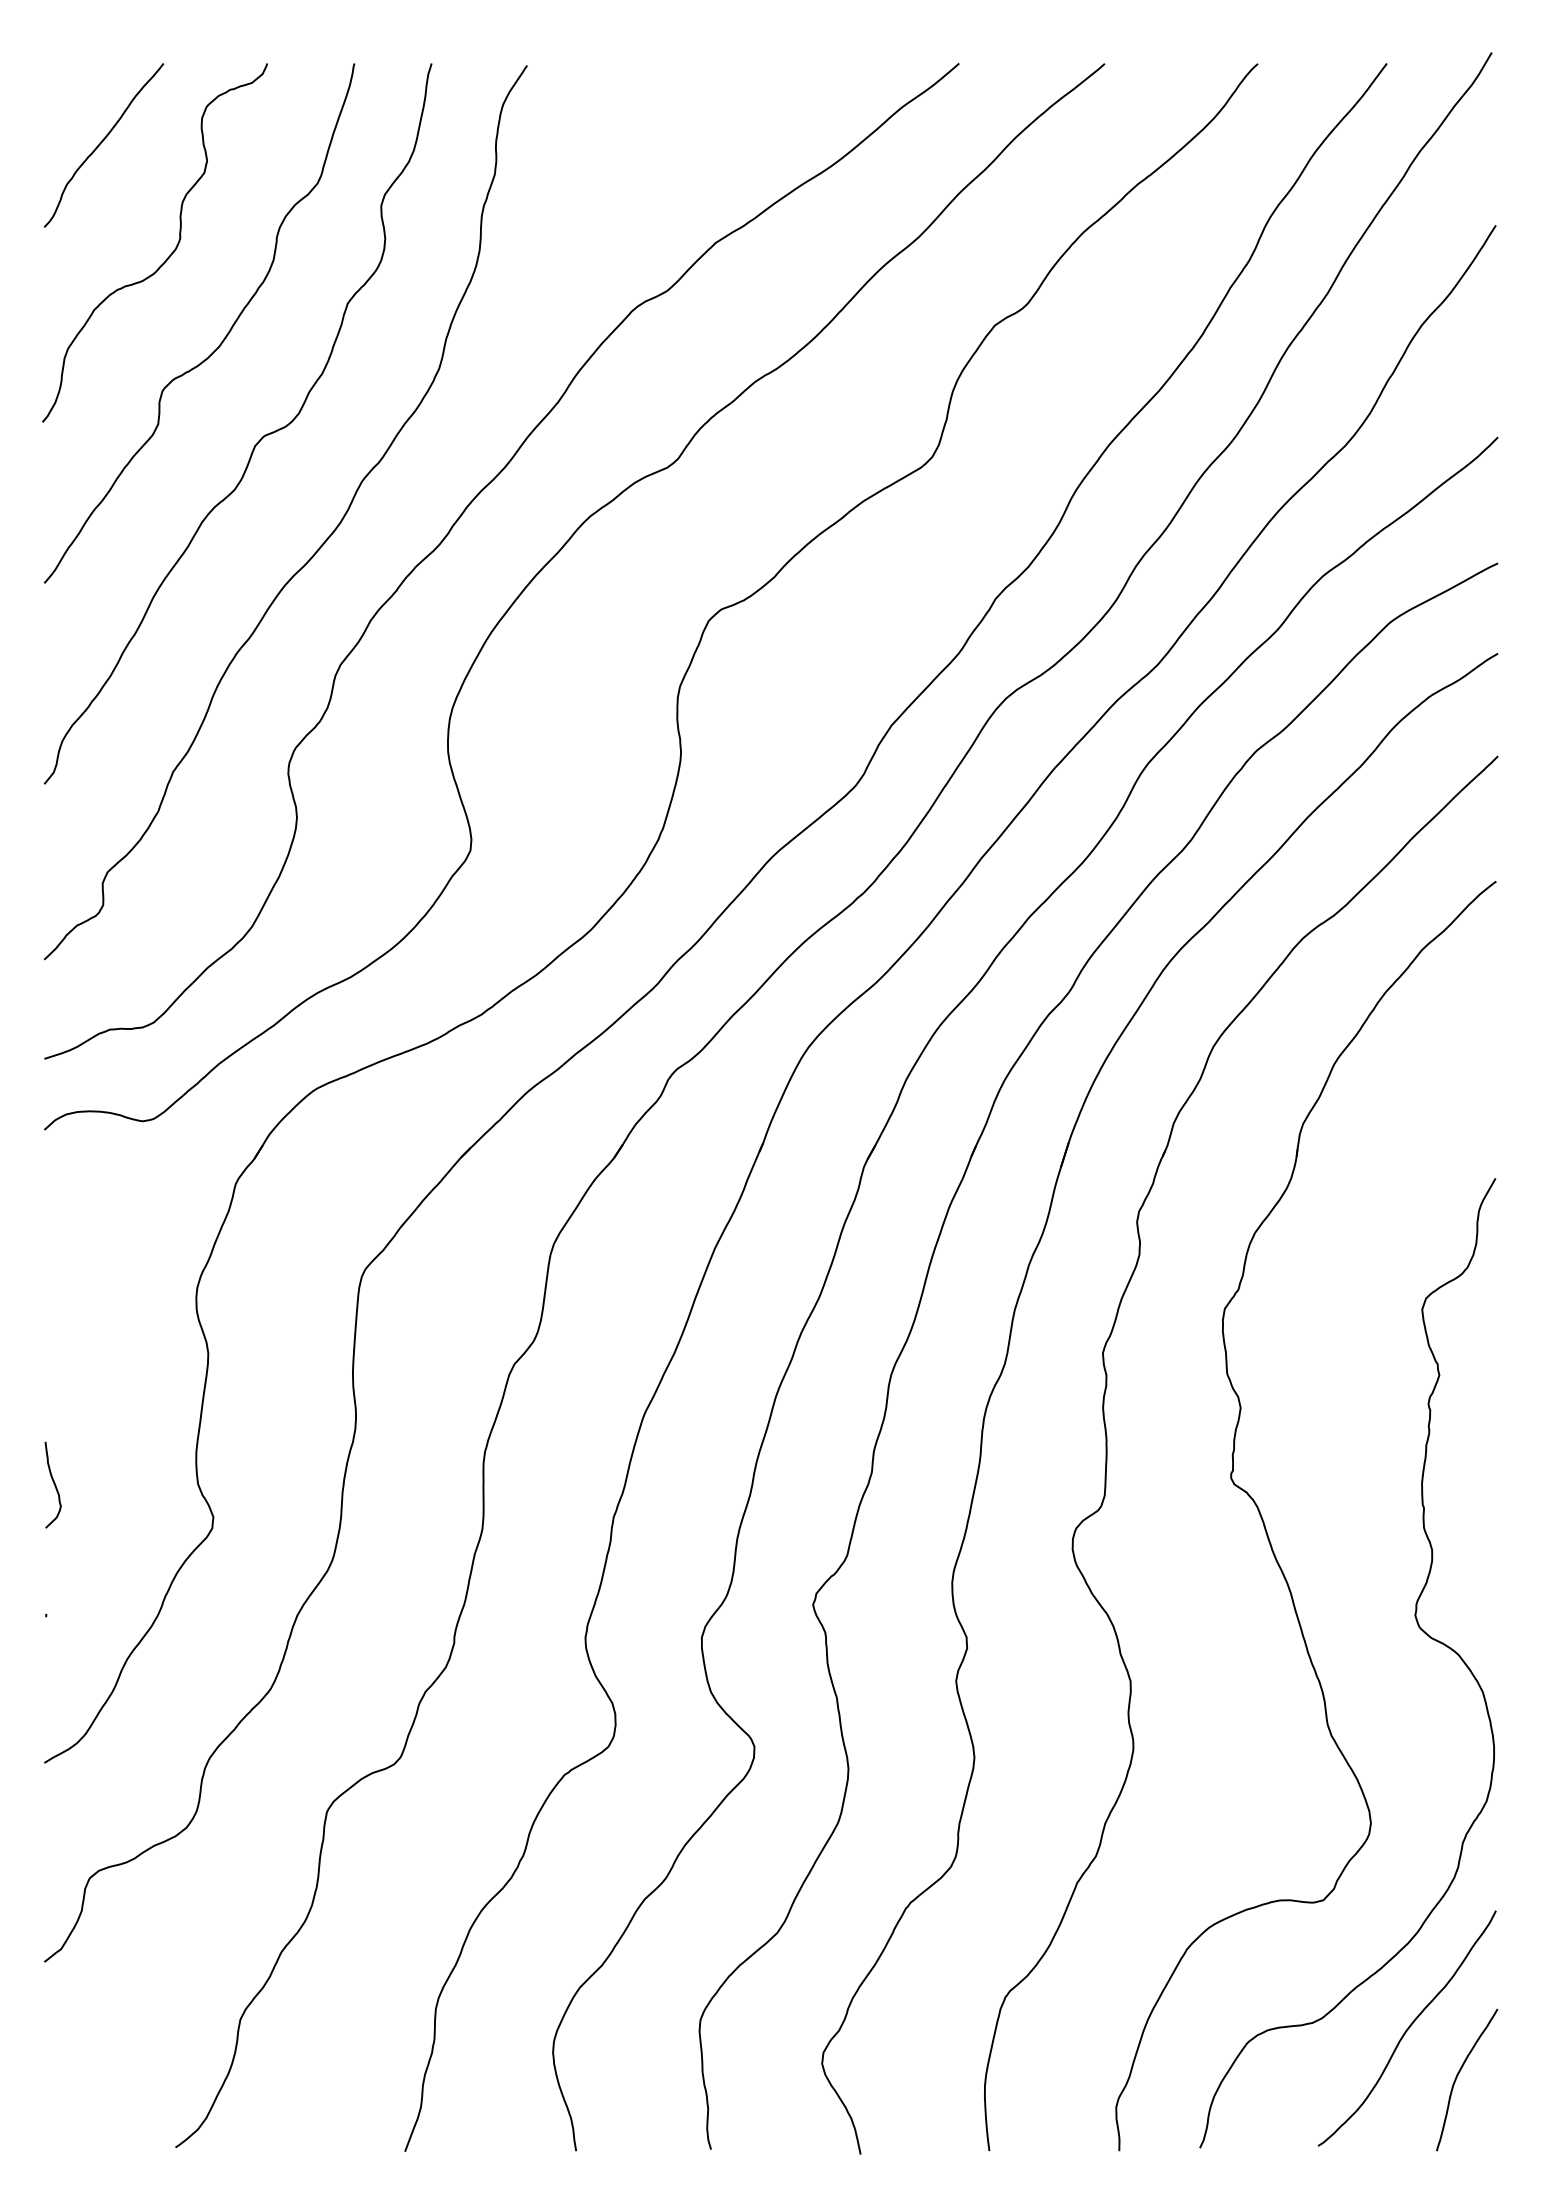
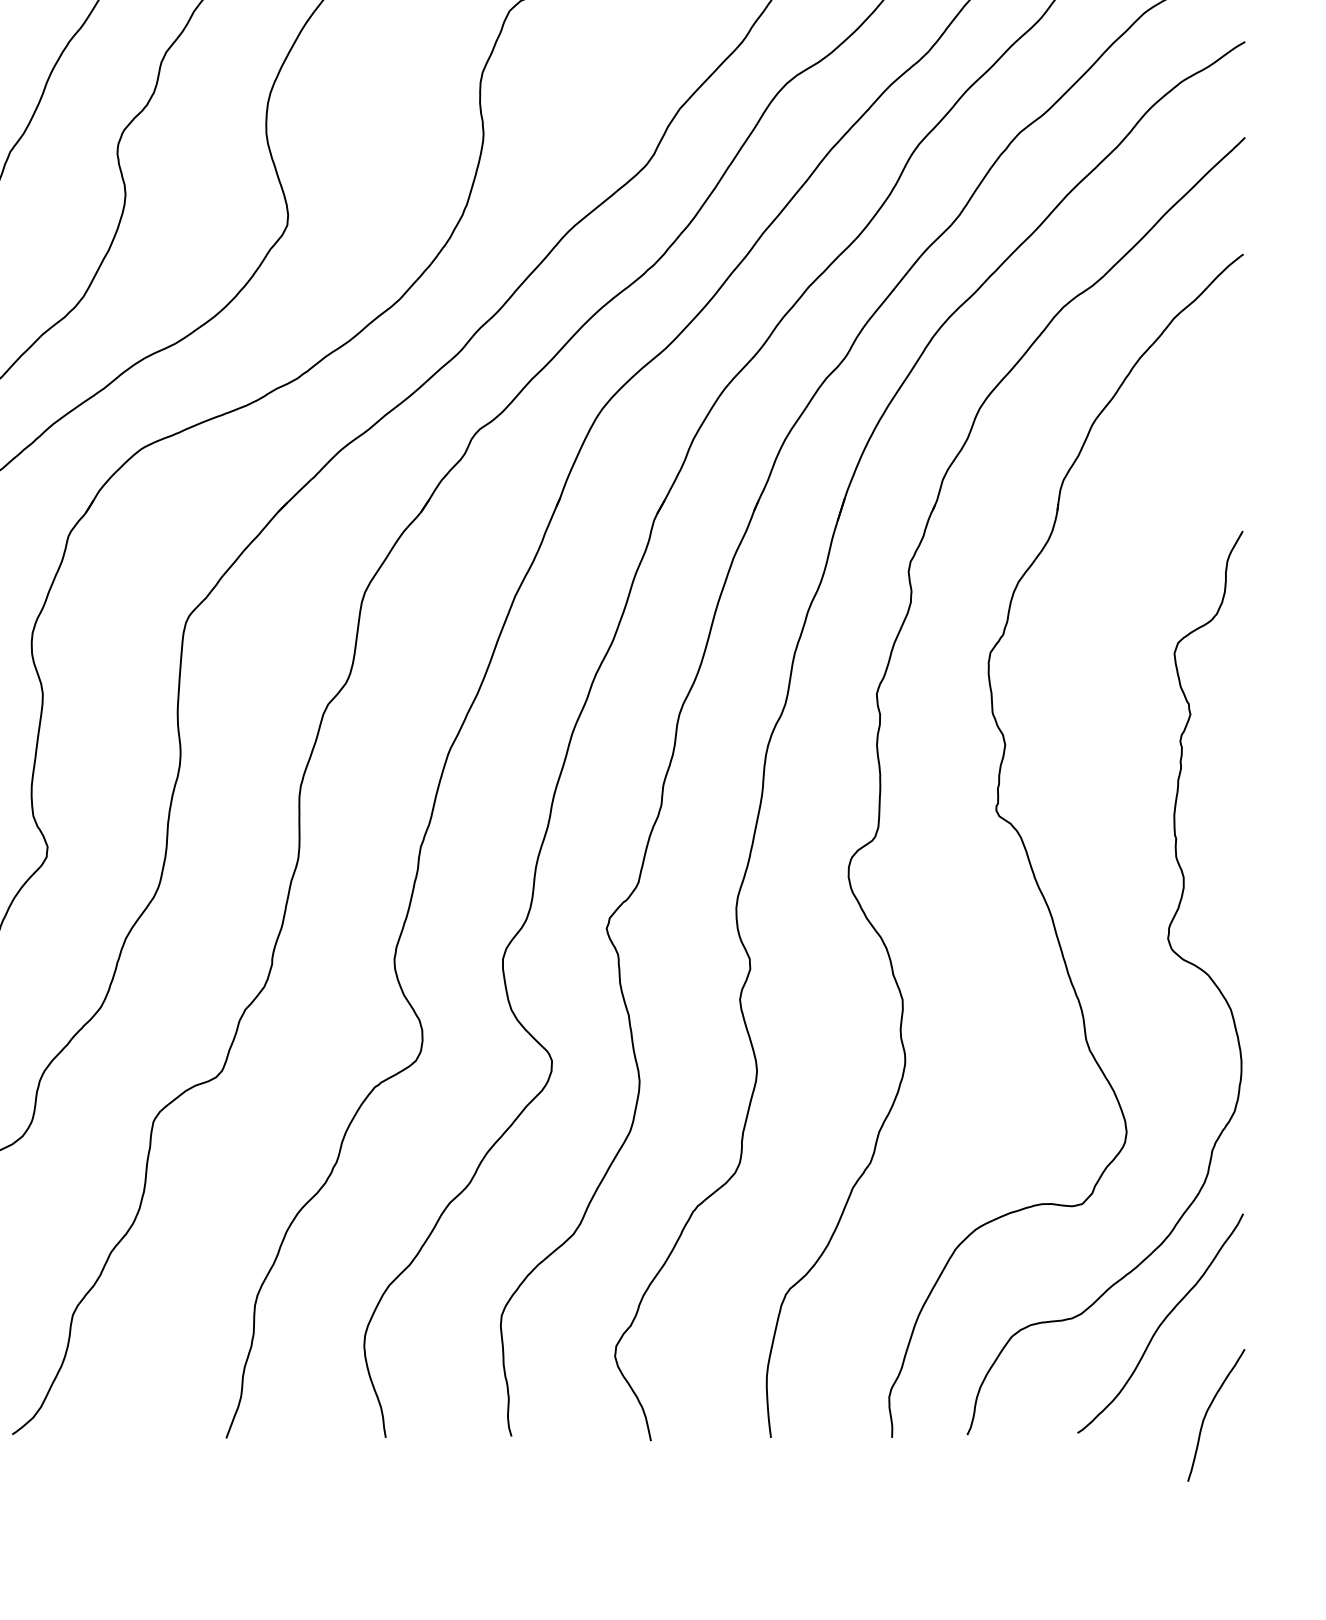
curve: (1458, 2075) -> (1208, 1411), moved

